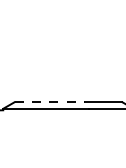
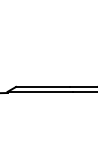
line: (50, 101) -> (43, 86), dashed -> solid

